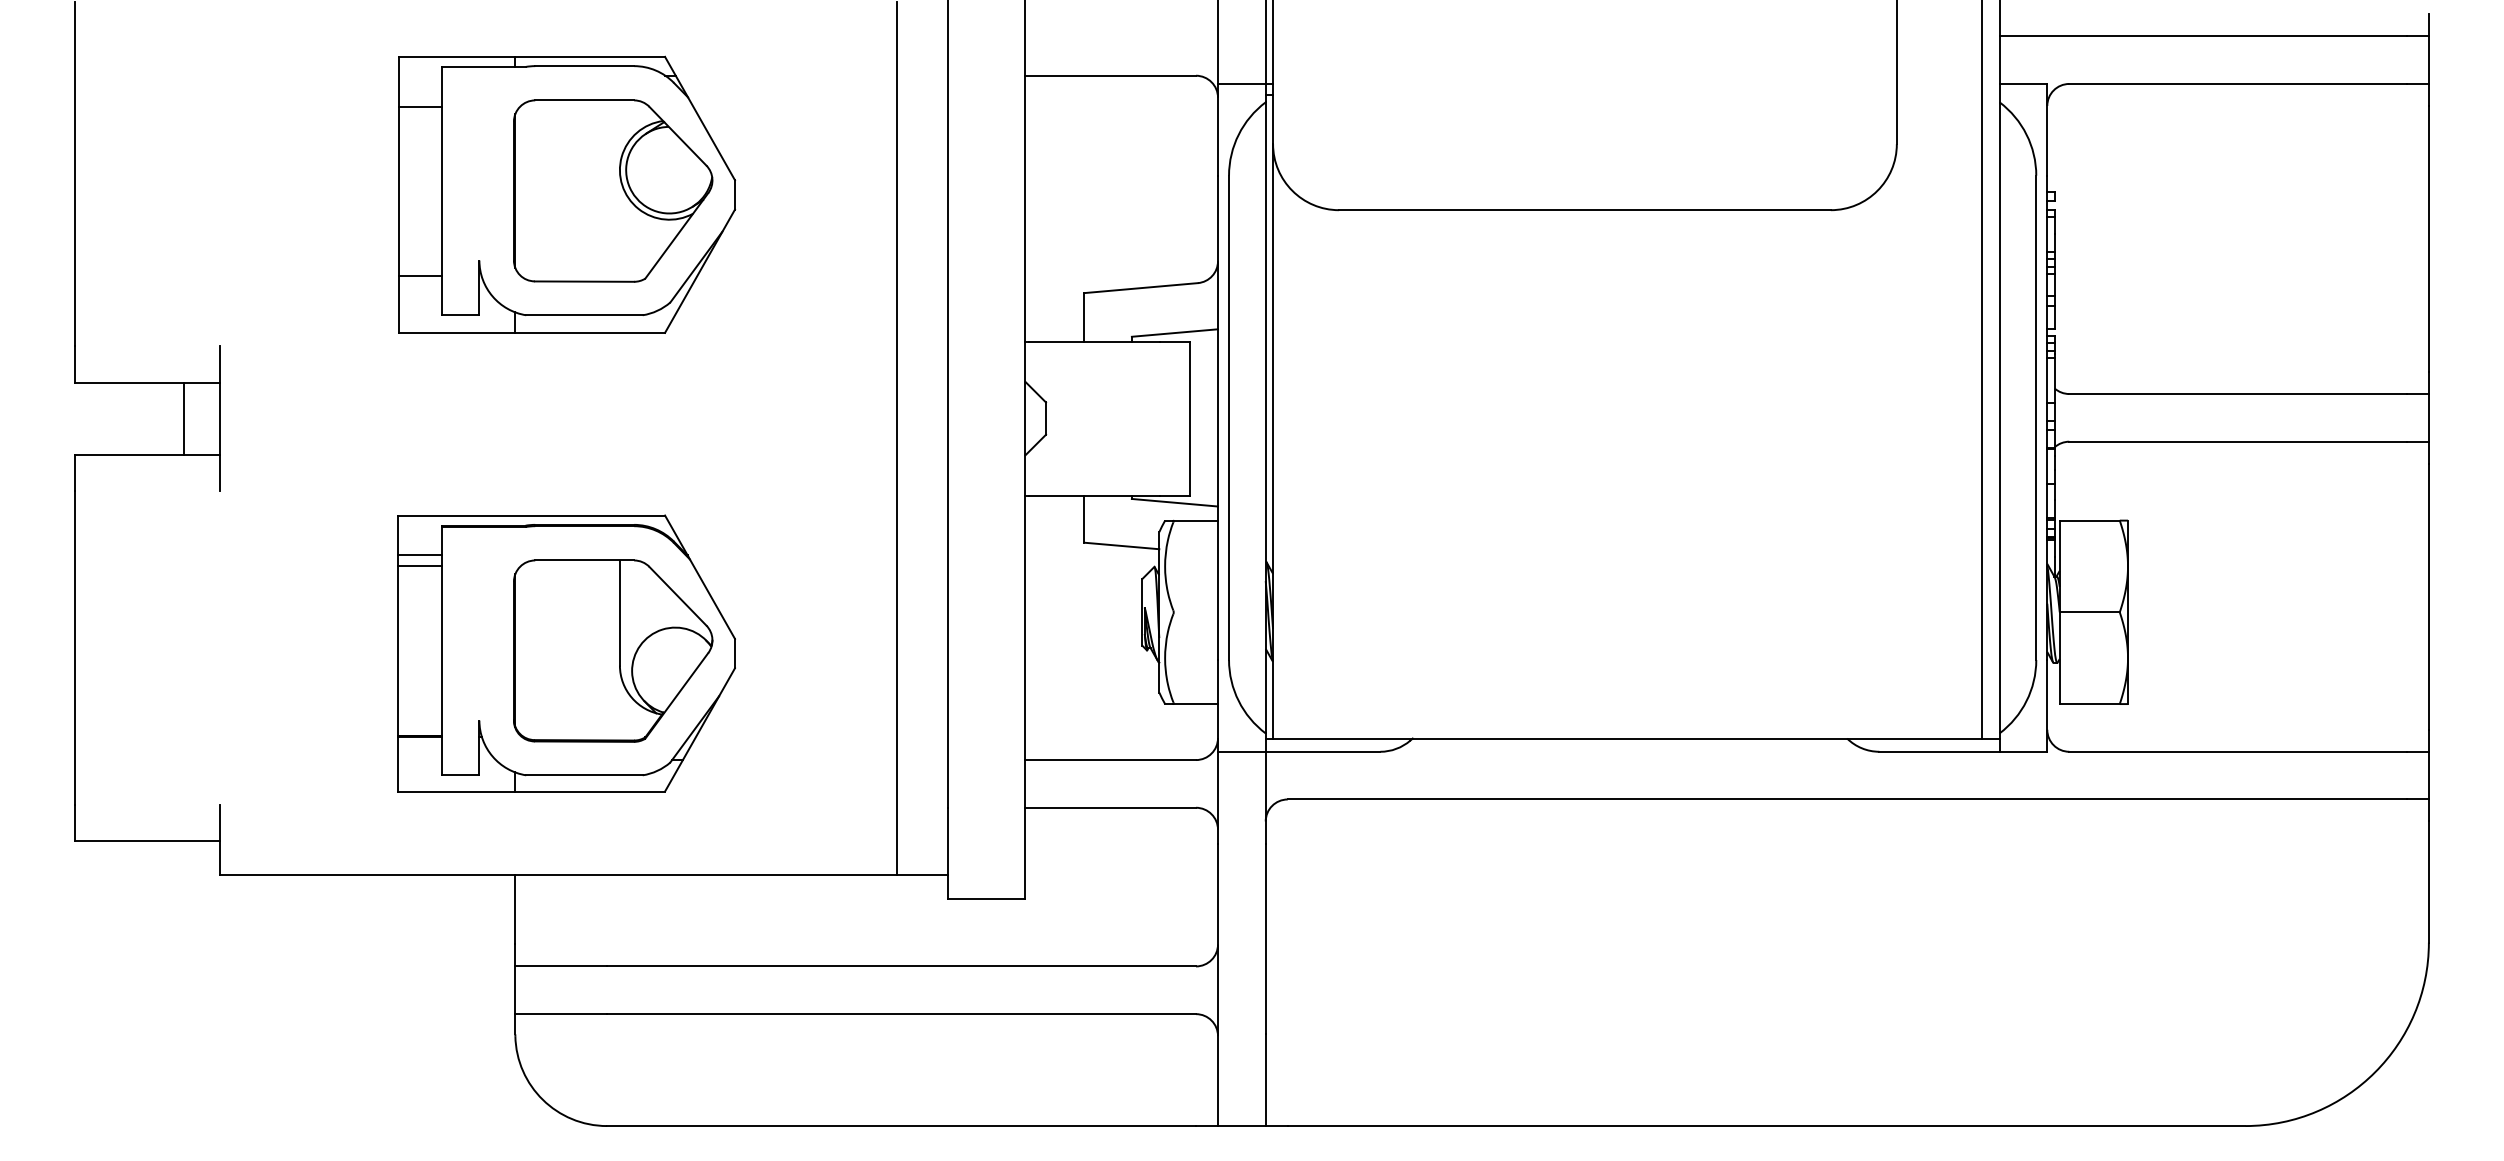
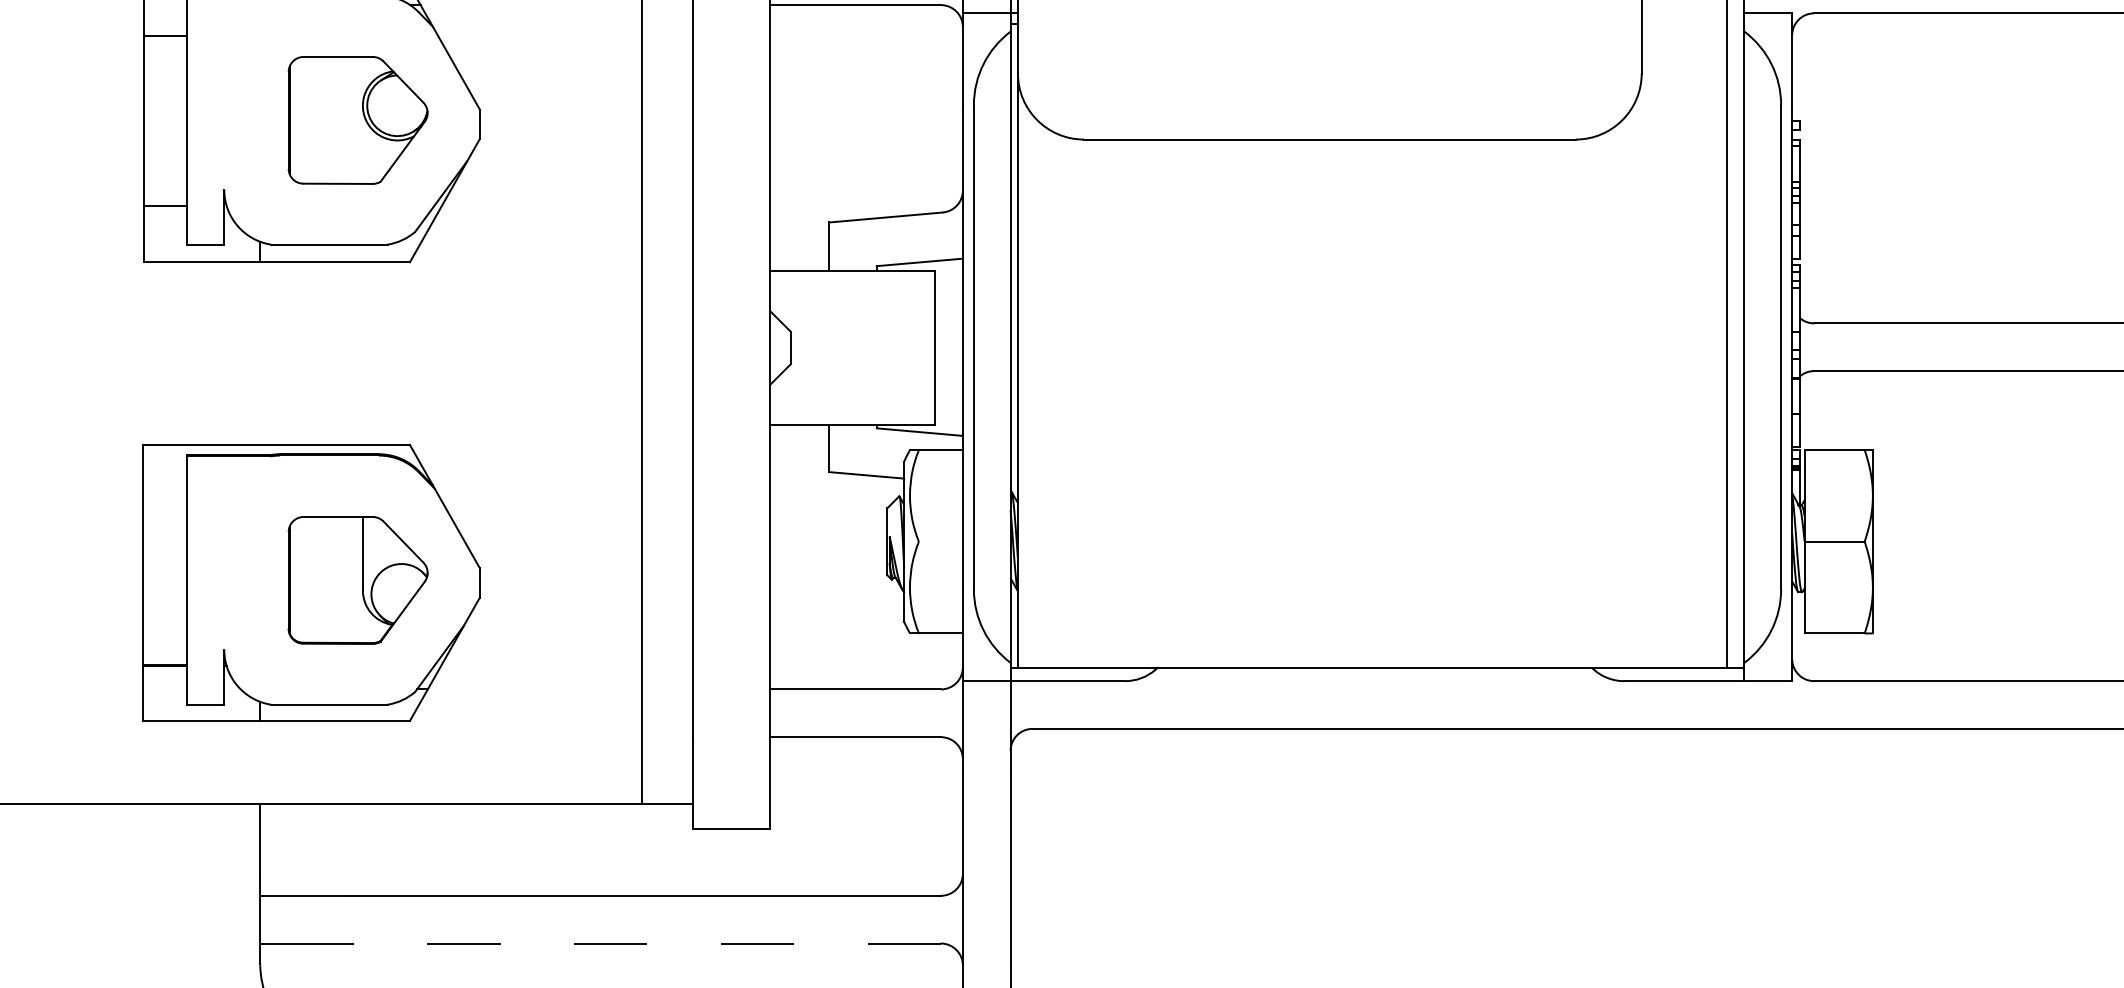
part: (613, 190) -> (358, 119), size x0.7
line: (419, 555) -> (164, 484), removed
line: (419, 566) -> (164, 495), removed
part: (613, 650) -> (358, 579), size x0.7
line: (901, 1014) -> (646, 943), solid -> dashed

